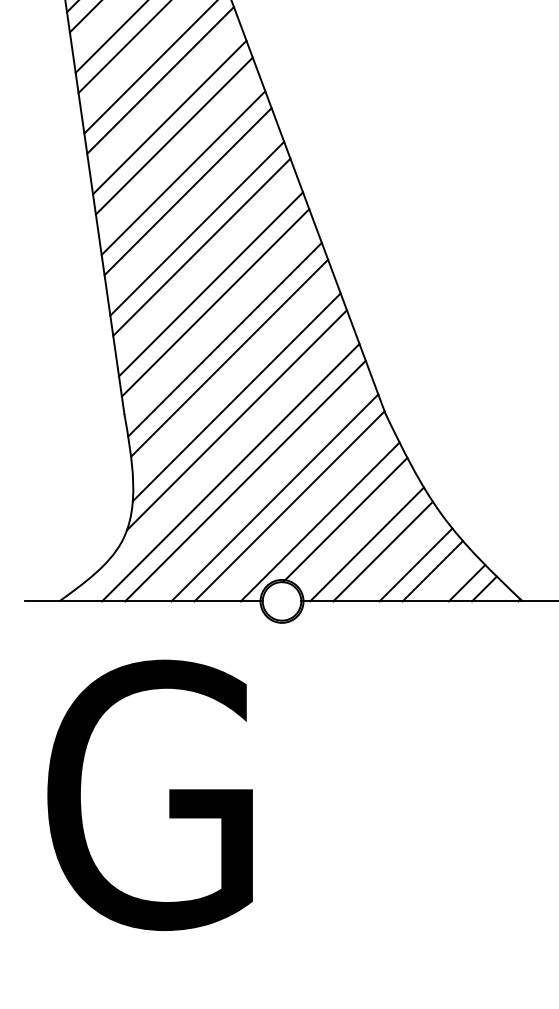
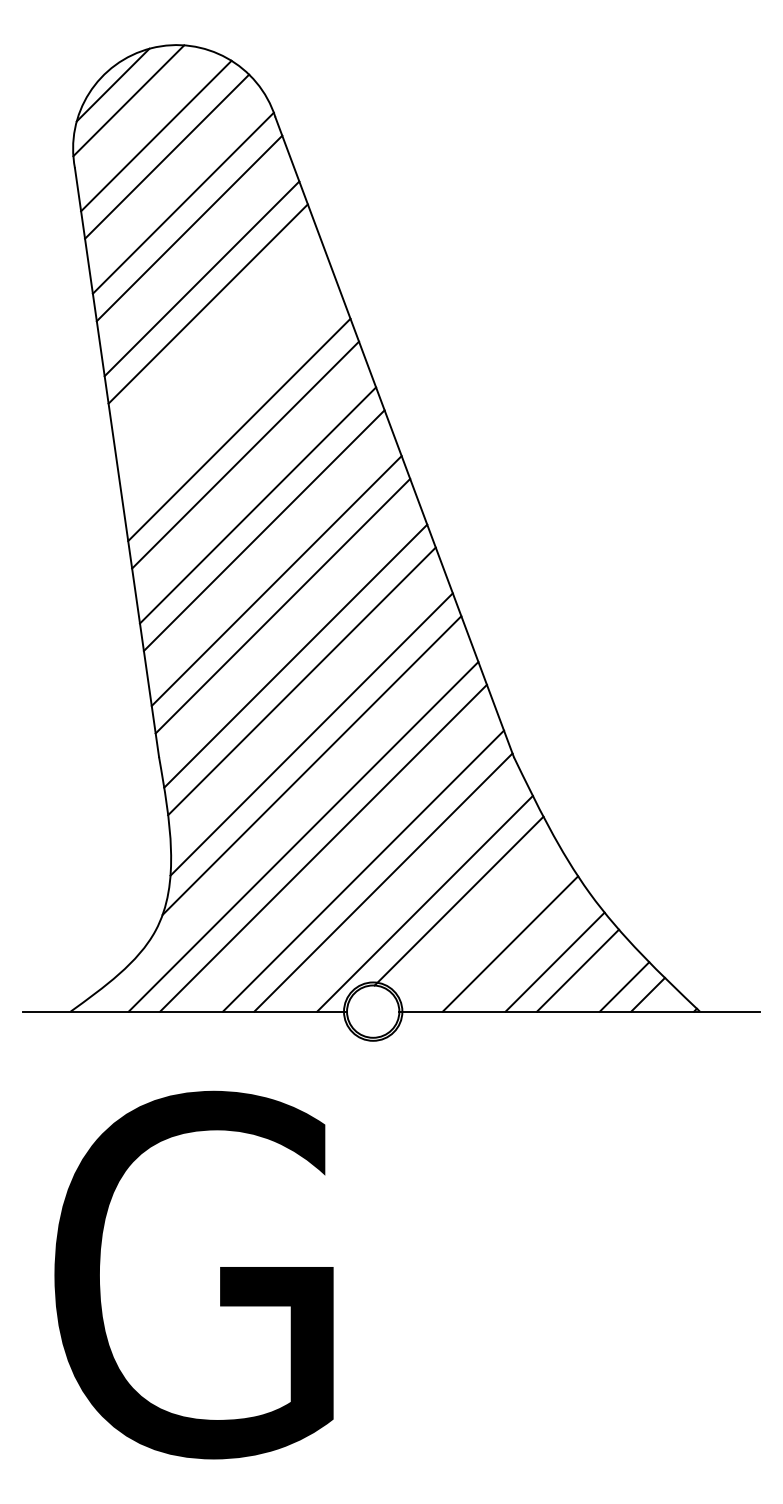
line: (169, 117) -> (220, 354), removed
line: (174, 136) -> (226, 379), removed
line: (366, 544) -> (488, 934), removed

